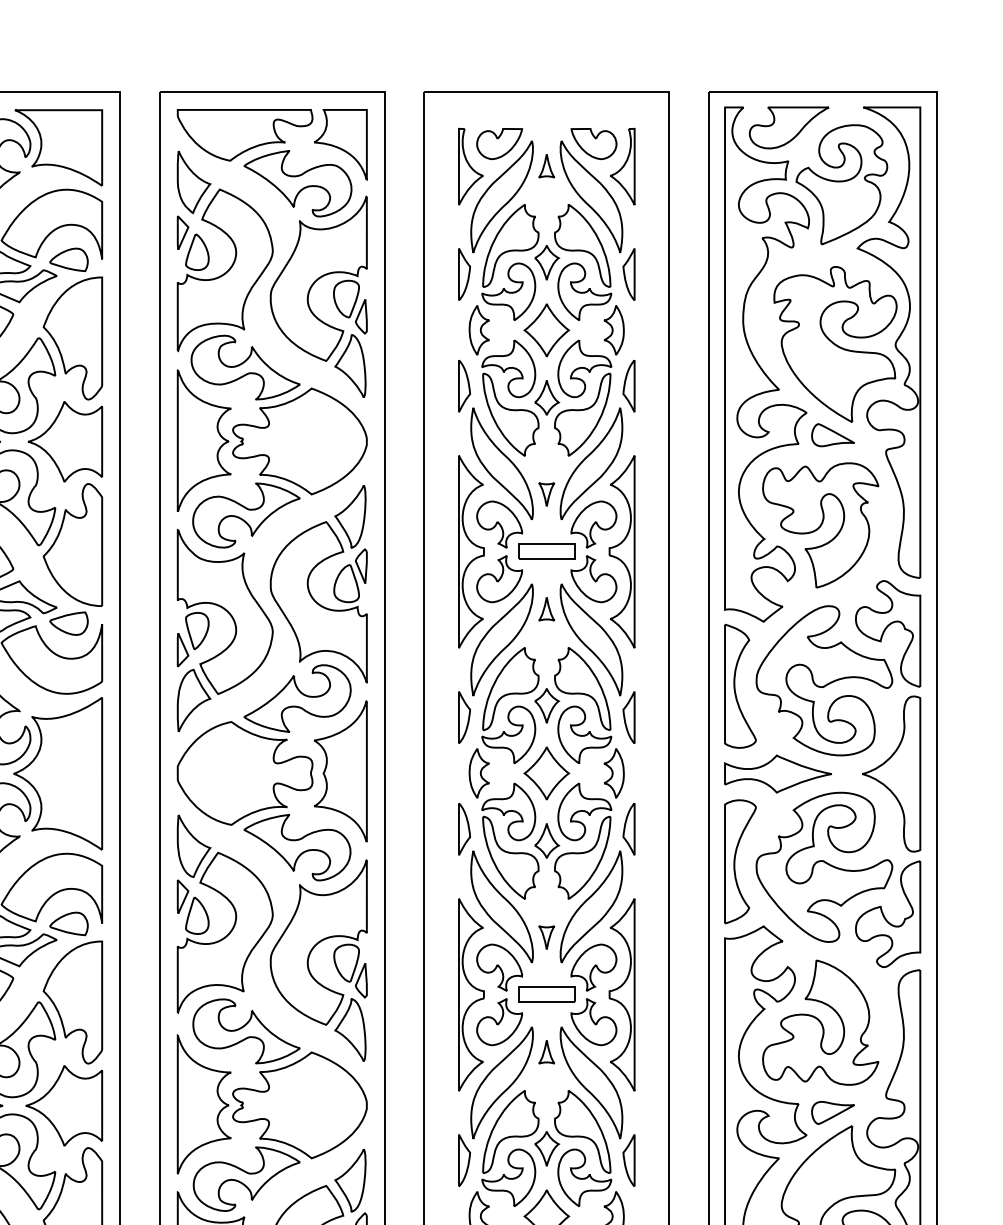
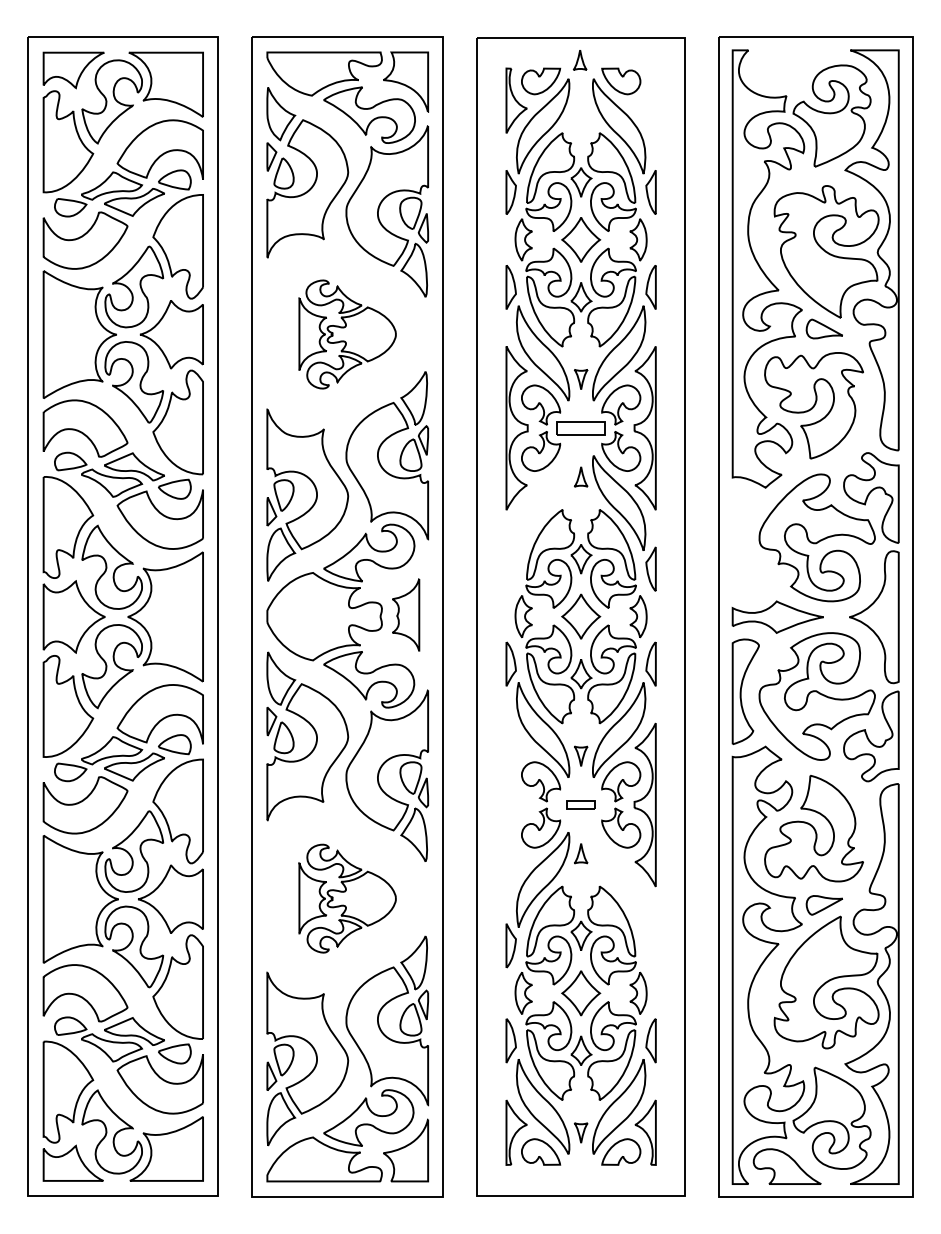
part: (788, 127) -> (786, 67), removed
part: (546, 166) -> (579, 60), moved
part: (622, 166) -> (645, 100), removed
part: (272, 441) -> (347, 334), size x0.6
part: (495, 663) -> (537, 523), removed
part: (740, 686) -> (745, 542), removed
part: (340, 770) -> (405, 614), size x0.6
part: (470, 994) -> (516, 804), removed
part: (546, 994) -> (580, 804), size x0.6
part: (272, 1104) -> (347, 898), size x0.6
part: (597, 1107) -> (624, 900), removed

